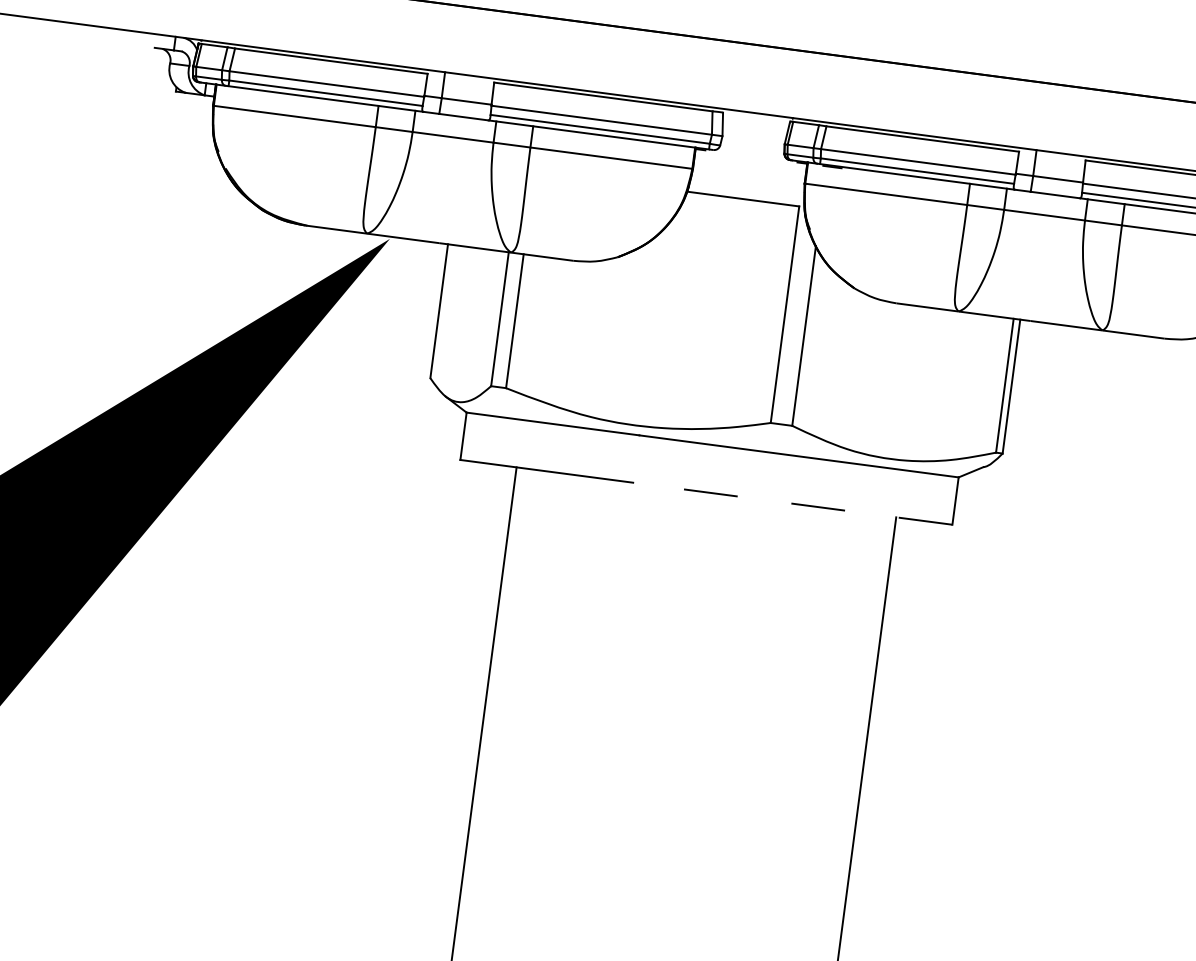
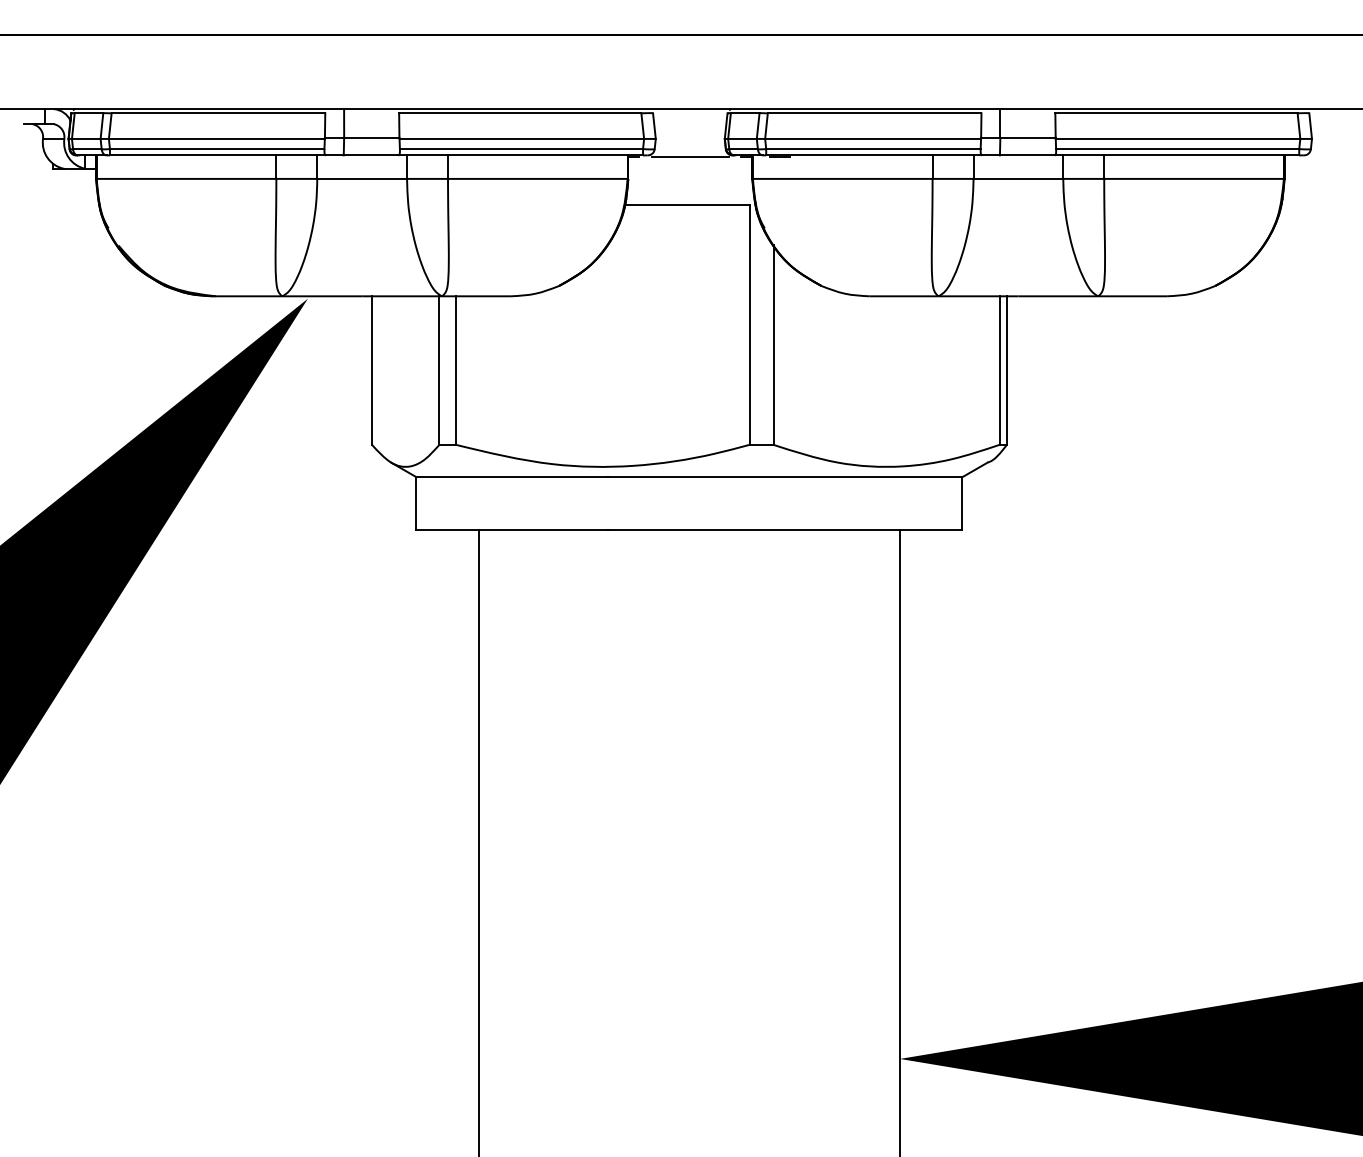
line: (751, 156) -> (690, 156), added
line: (792, 503) -> (784, 529), dashed -> solid

